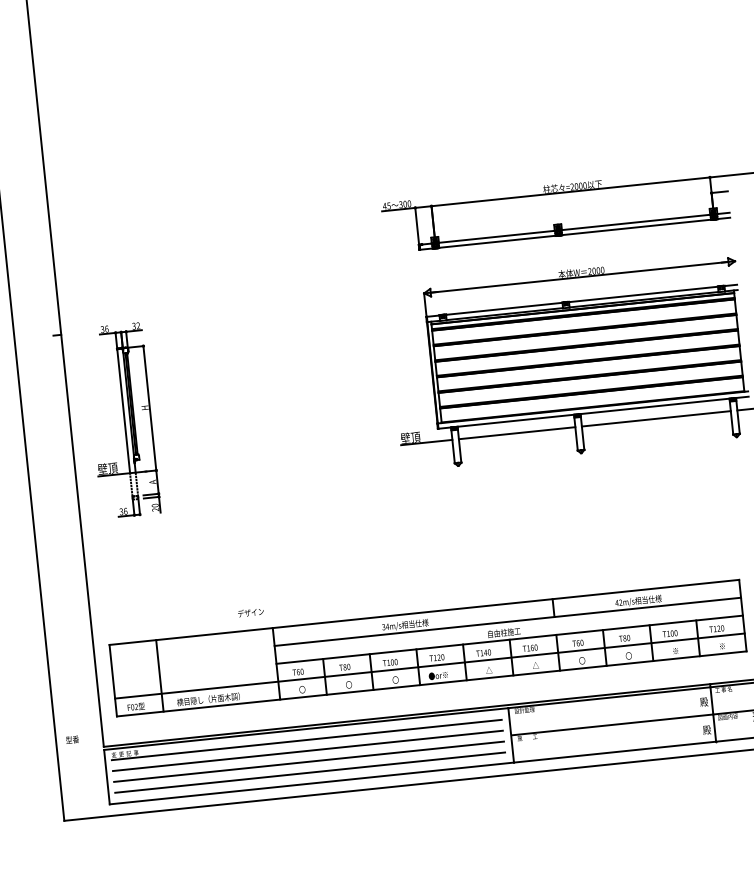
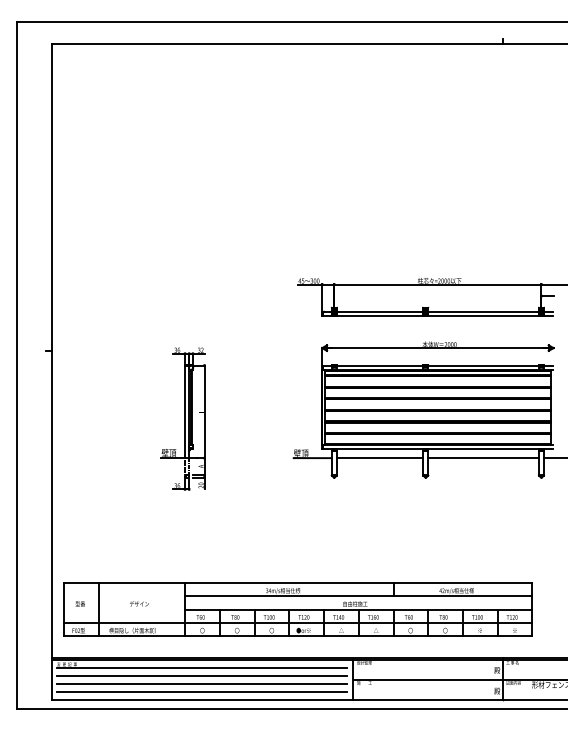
part: (121, 420) -> (182, 418), moved
text: (250, 611) -> (139, 603), moved
text: (71, 739) -> (79, 603), moved

